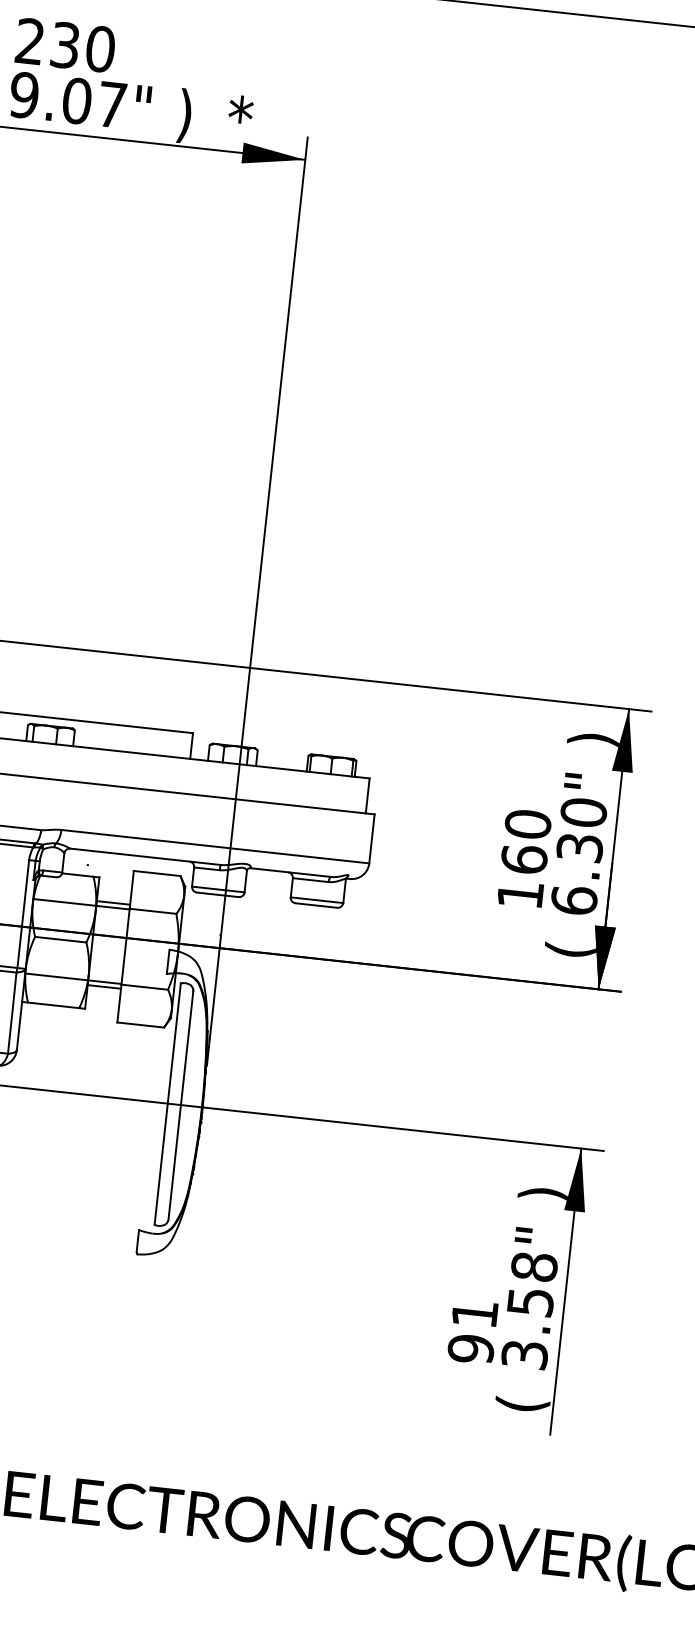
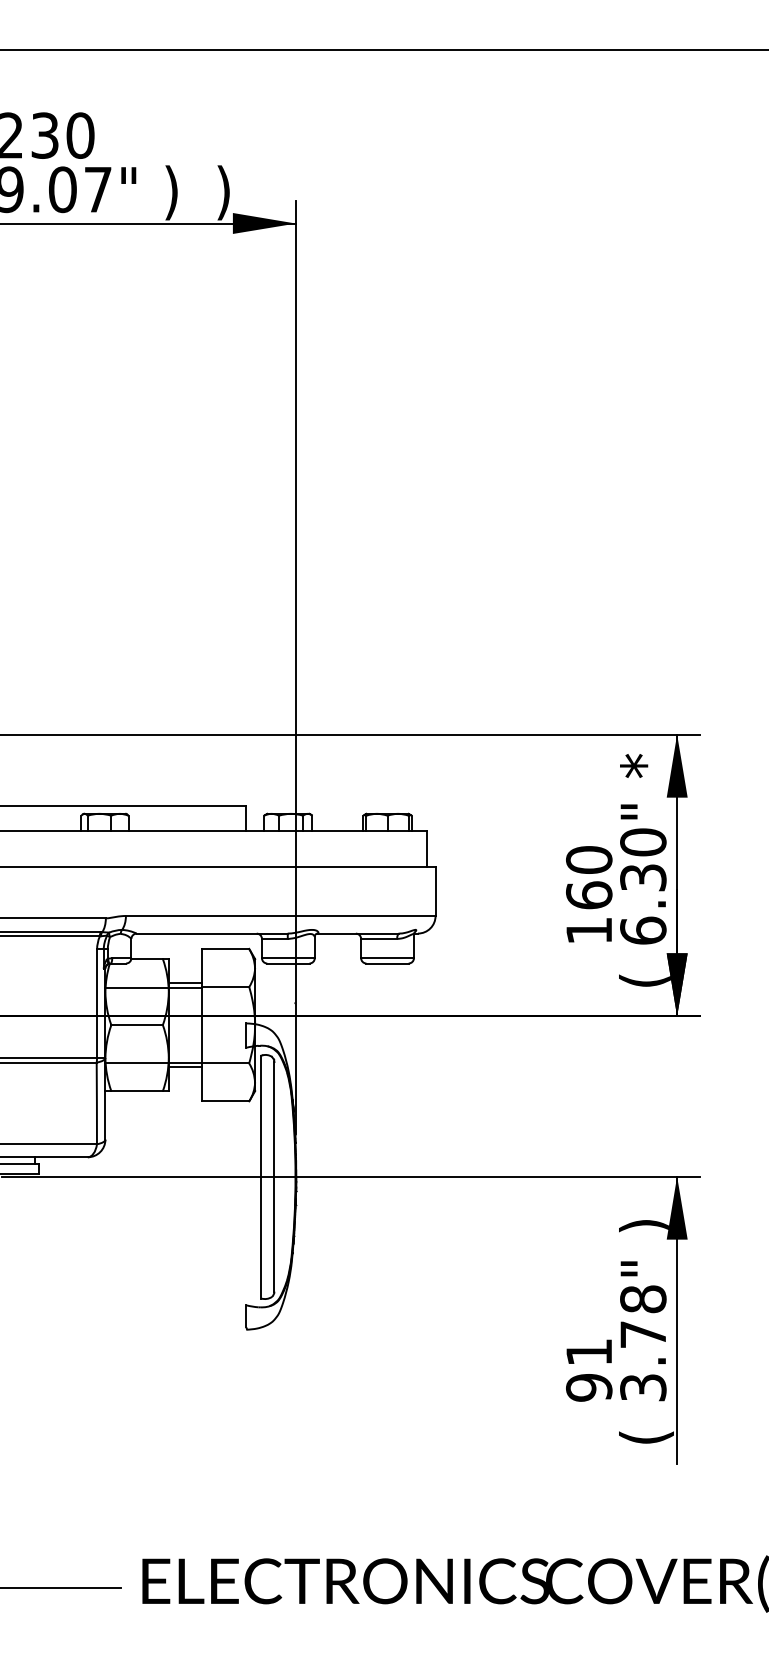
text: (239, 121) -> (226, 192), * -> )
text: (594, 736) -> (645, 765), ) -> *
text: (530, 1301) -> (643, 1334), 3.58" -> 3.78"

